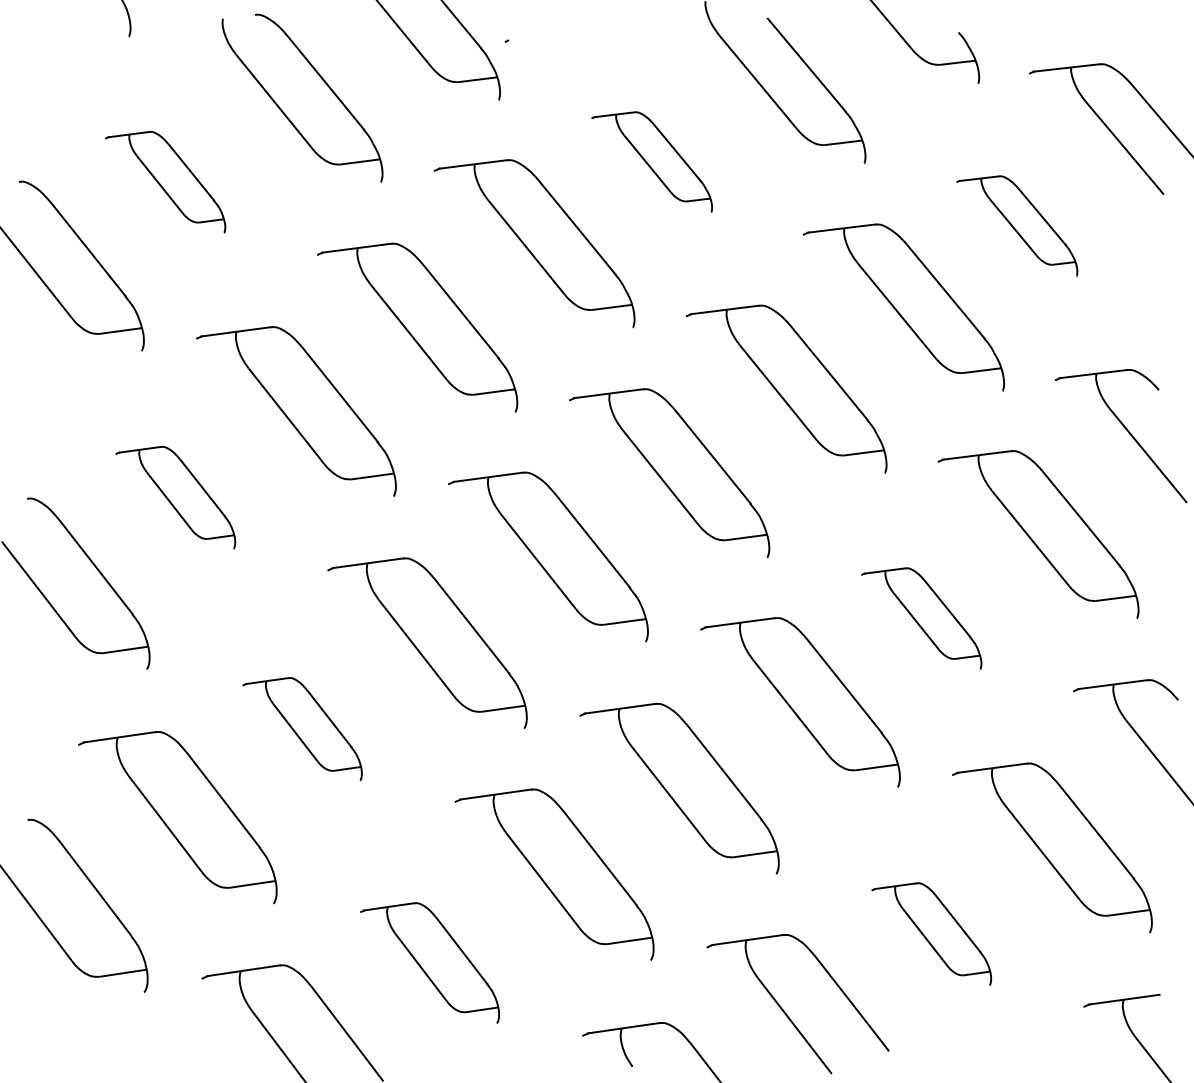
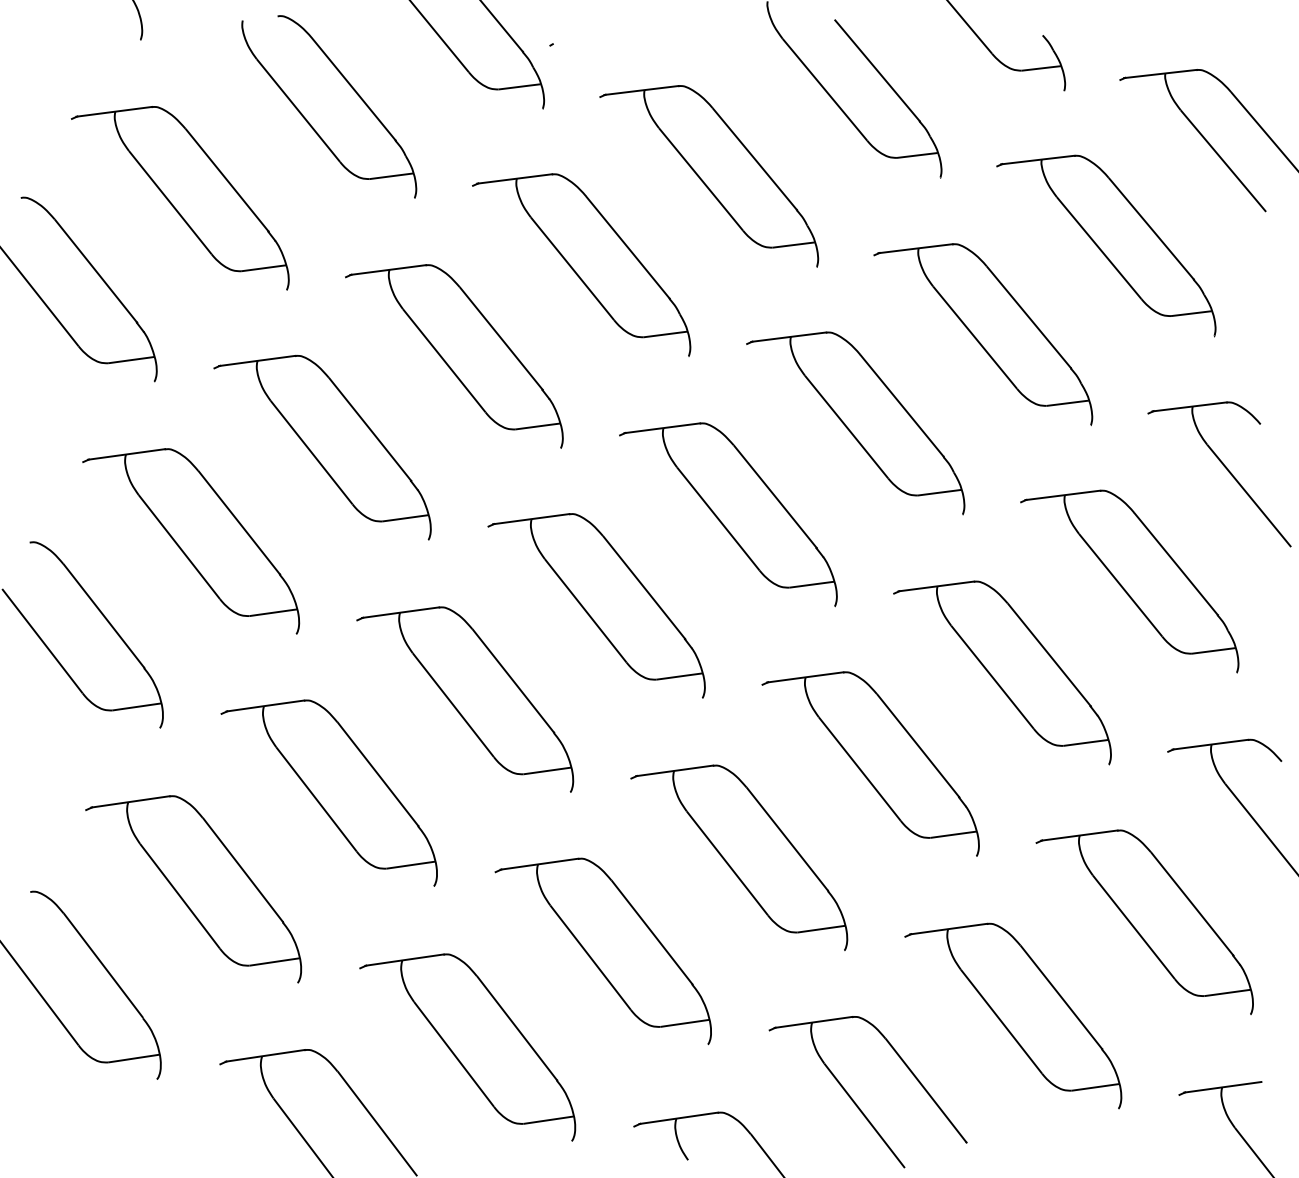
part: (652, 162) -> (709, 176), size x1.67
part: (164, 182) -> (179, 198), size x1.67
part: (1017, 225) -> (1106, 245), size x1.67
part: (175, 497) -> (191, 541), size x1.67
part: (921, 618) -> (1002, 672), size x1.67
part: (301, 728) -> (328, 792), size x1.67
part: (931, 933) -> (1013, 1015), size x1.67
part: (429, 963) -> (467, 1047), size x1.43

